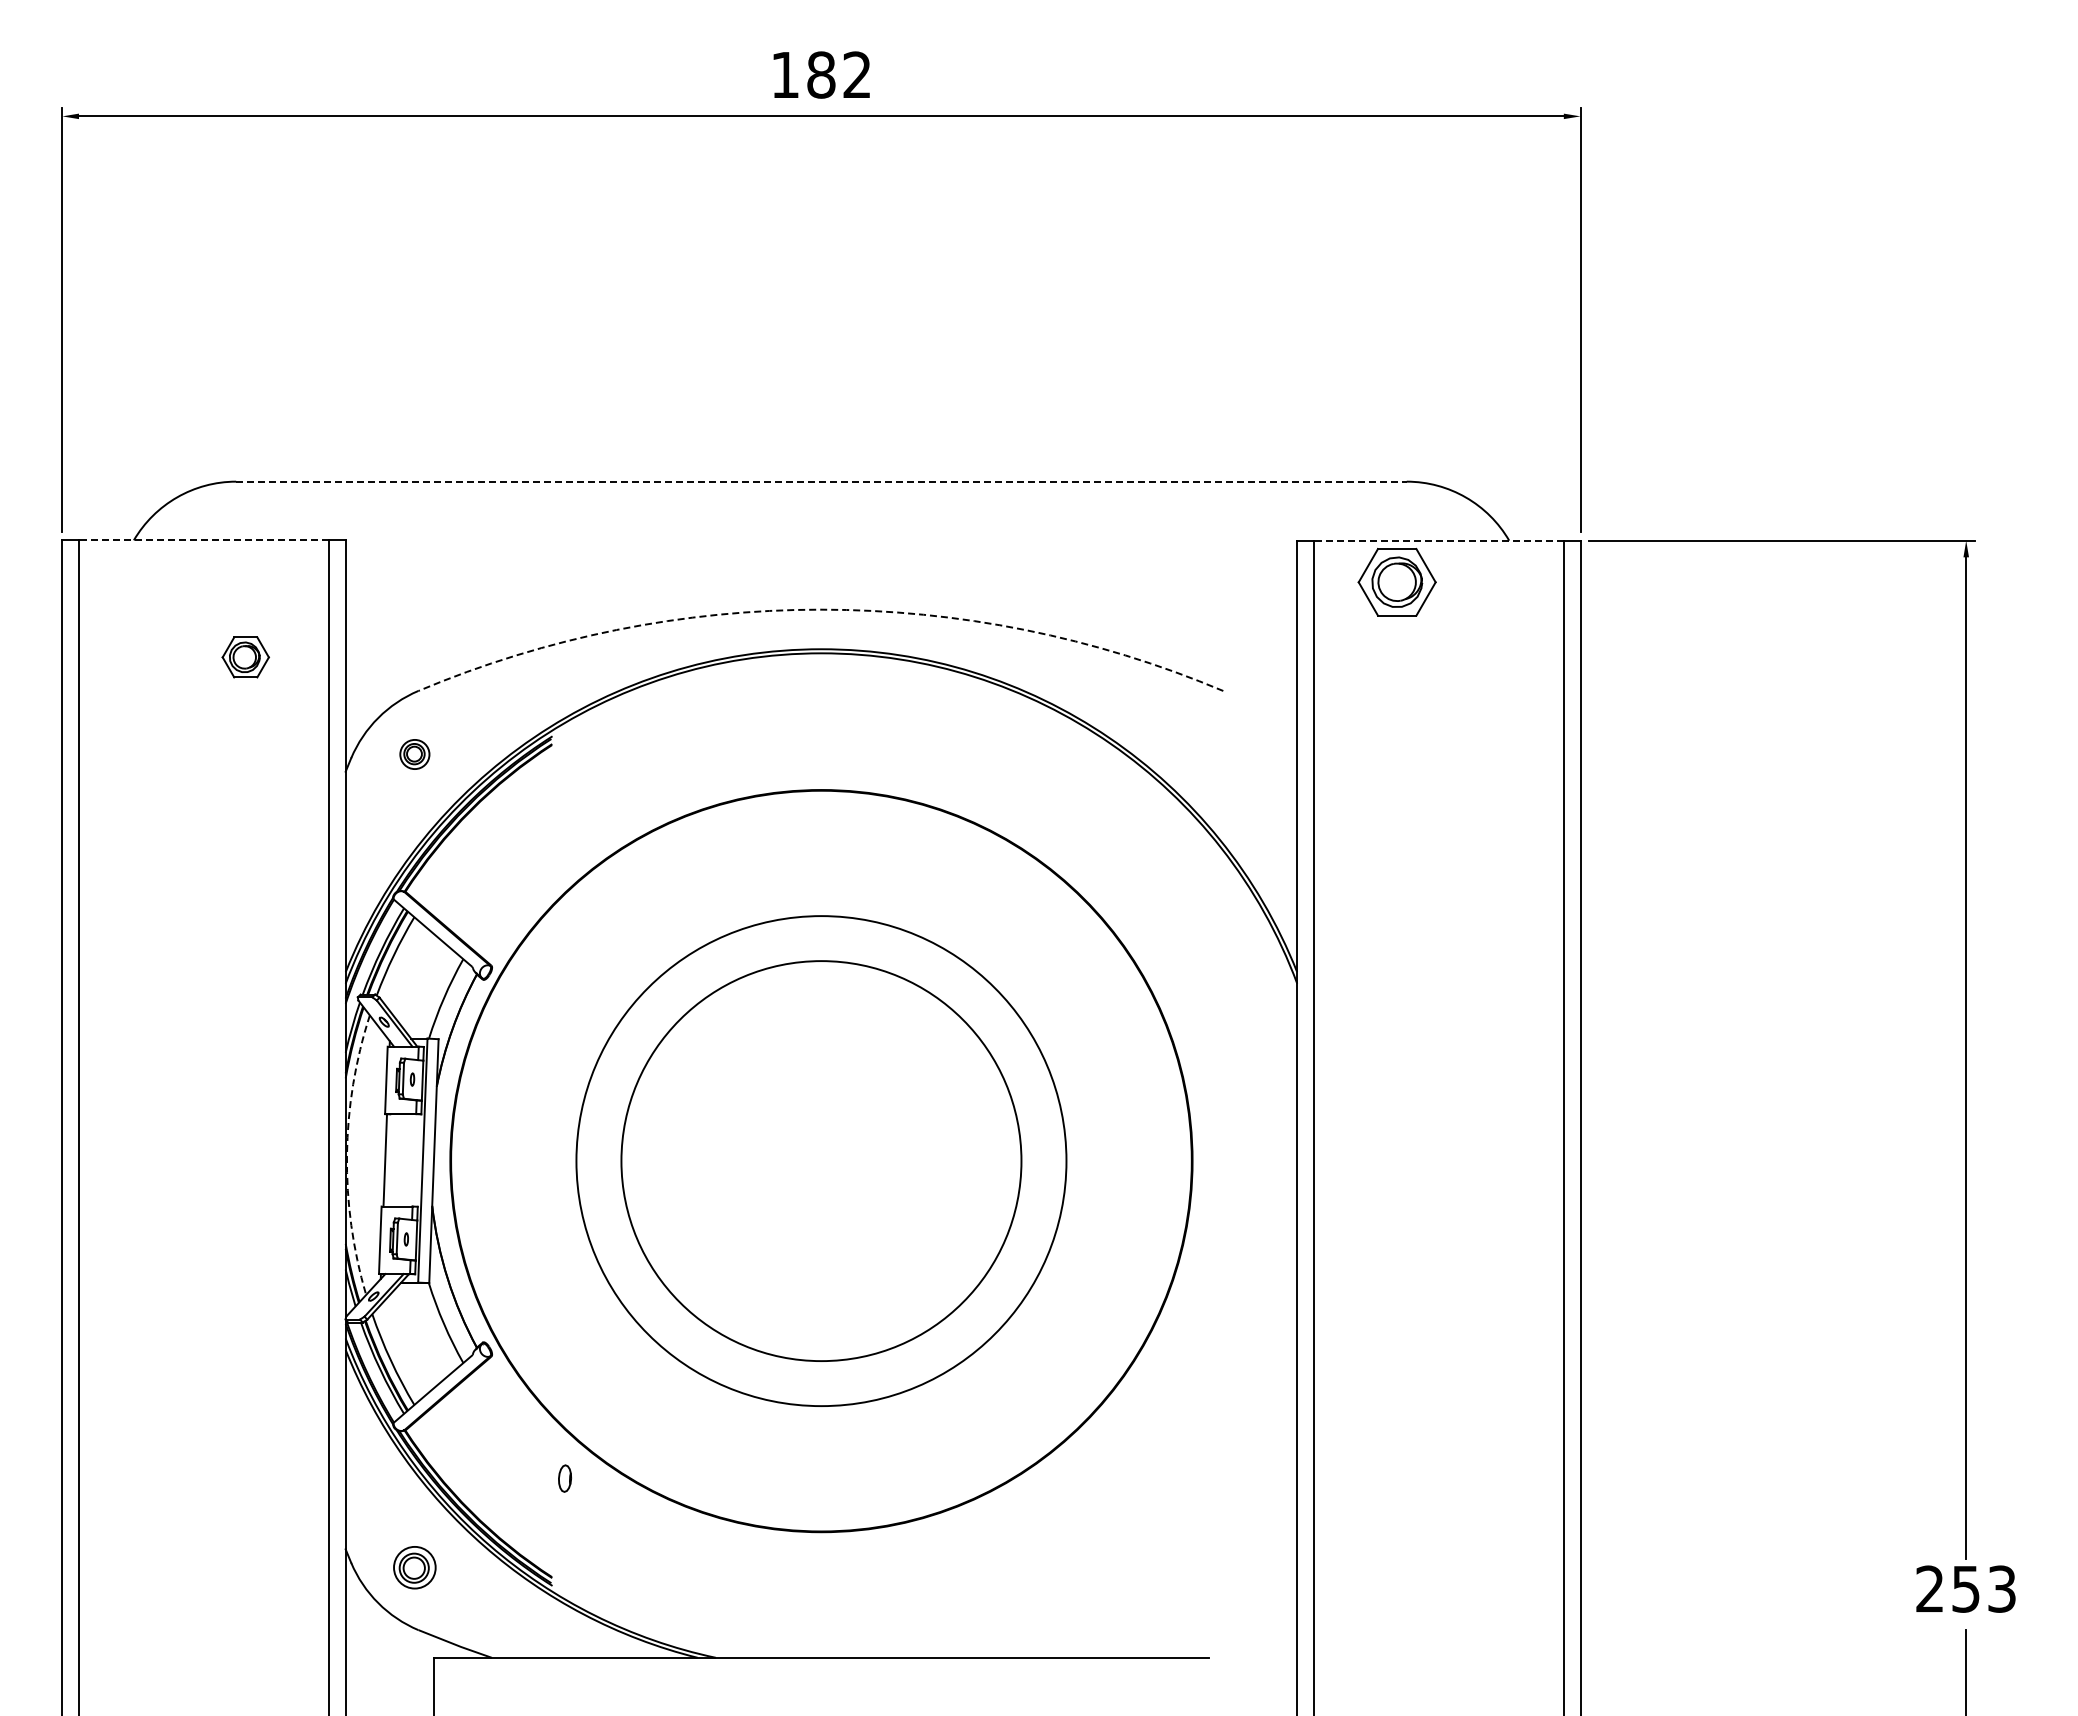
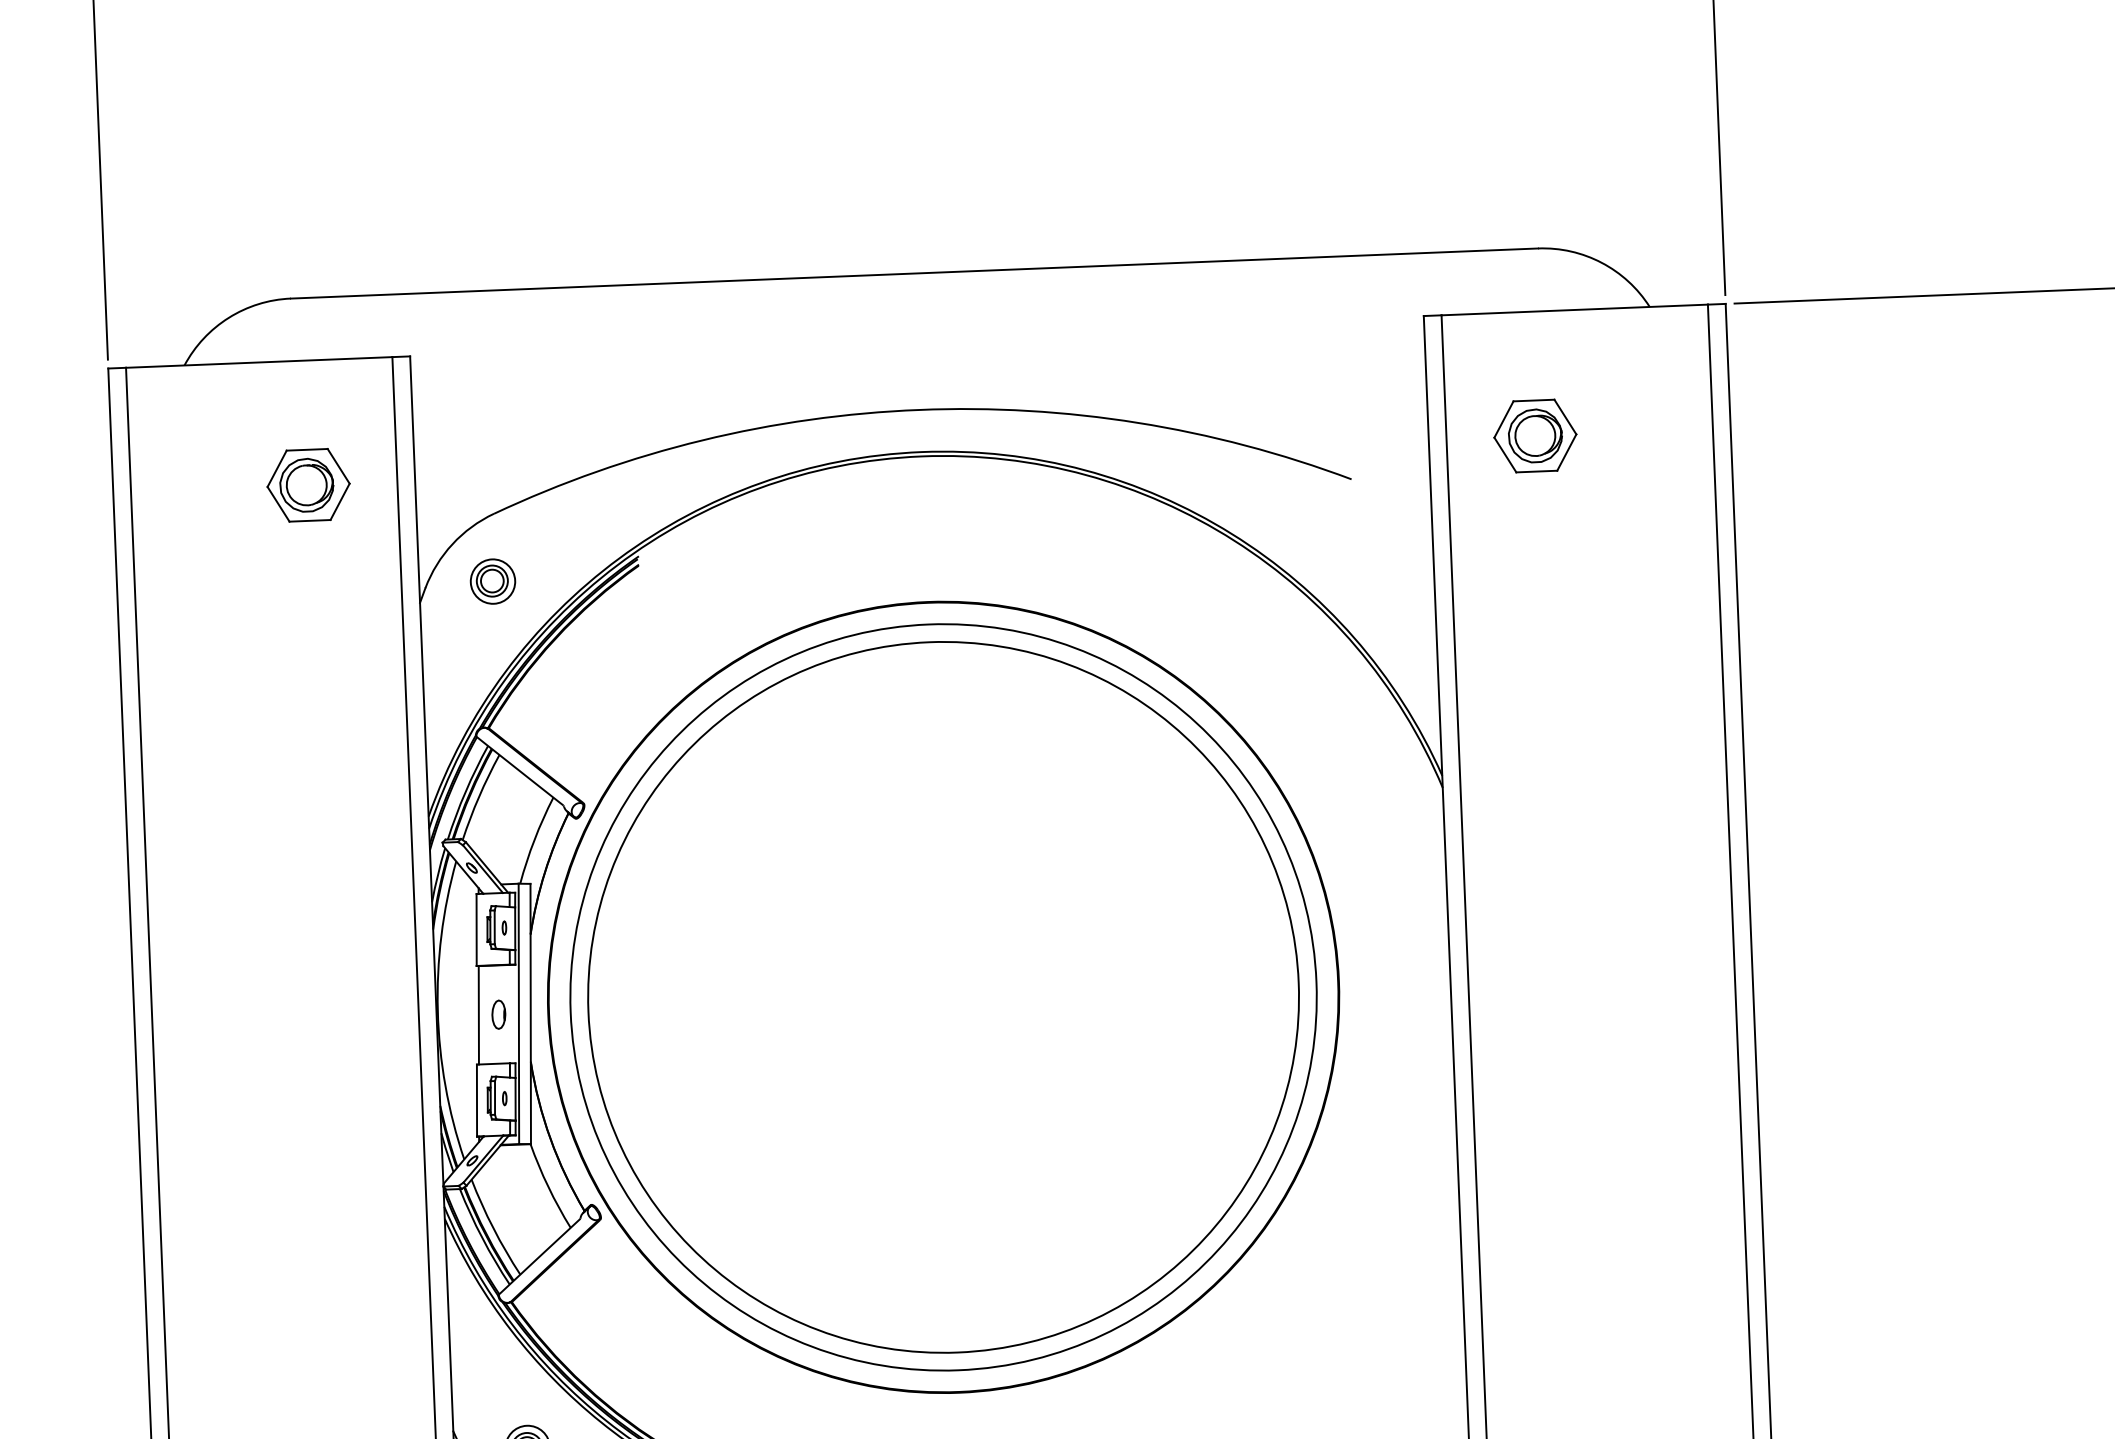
line: (821, 481) -> (914, 273), dashed -> solid
line: (203, 540) -> (258, 362), dashed -> solid
line: (1438, 540) -> (1574, 309), dashed -> solid
part: (1396, 582) -> (1534, 436), moved
arc: (820, 609) -> (918, 409), dashed -> solid
part: (245, 657) -> (308, 485), size x1.67
part: (414, 754) -> (492, 581), size x1.43
arc: (346, 1154) -> (437, 1010), dashed -> solid
circle: (821, 1160) -> (943, 996), size x1.67
circle: (821, 1161) -> (943, 997), size x1.43
part: (564, 1478) -> (498, 1014), moved

